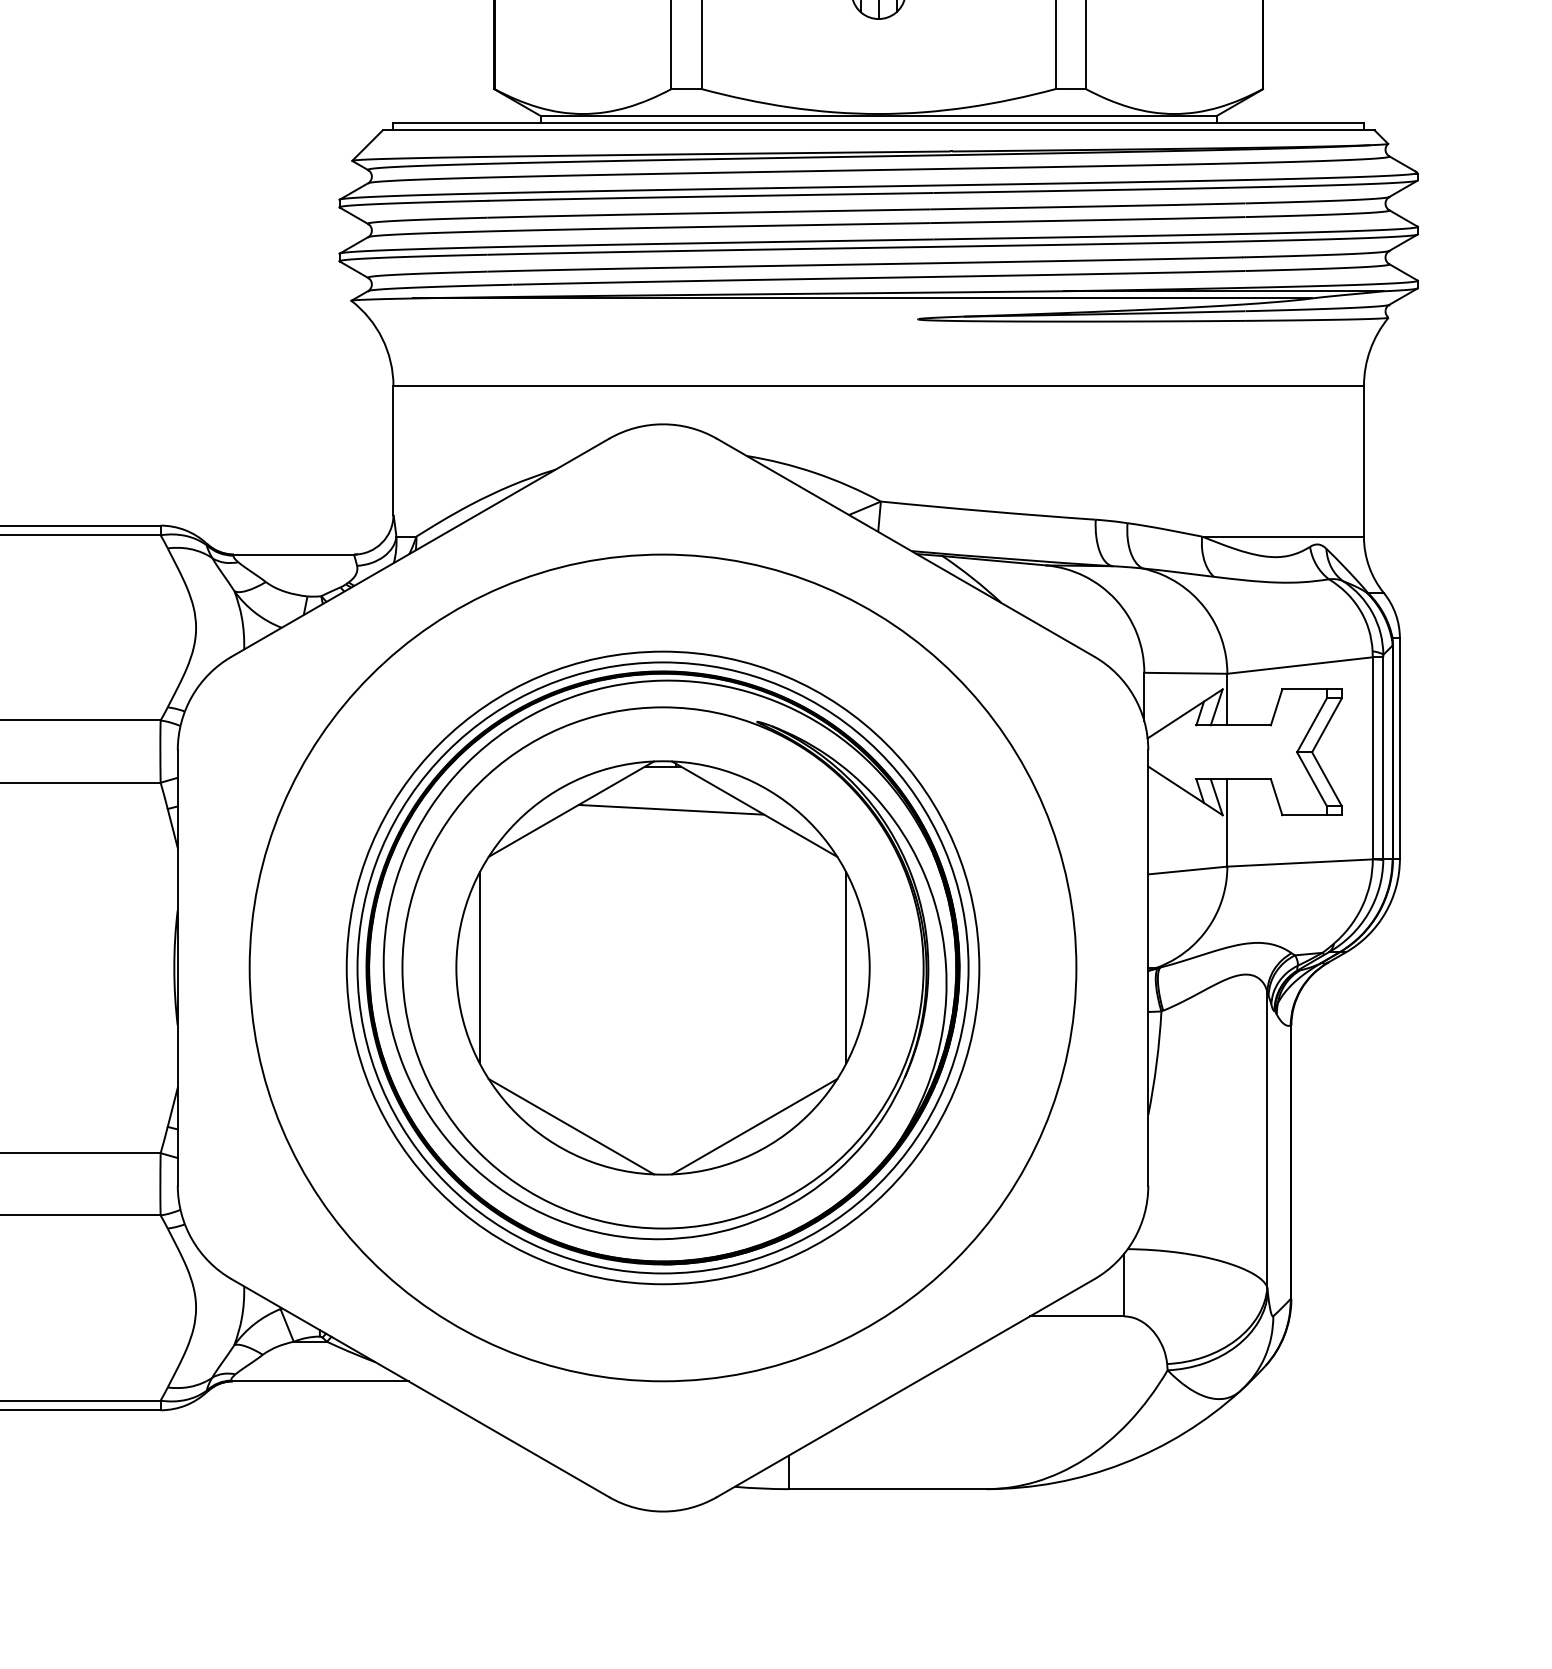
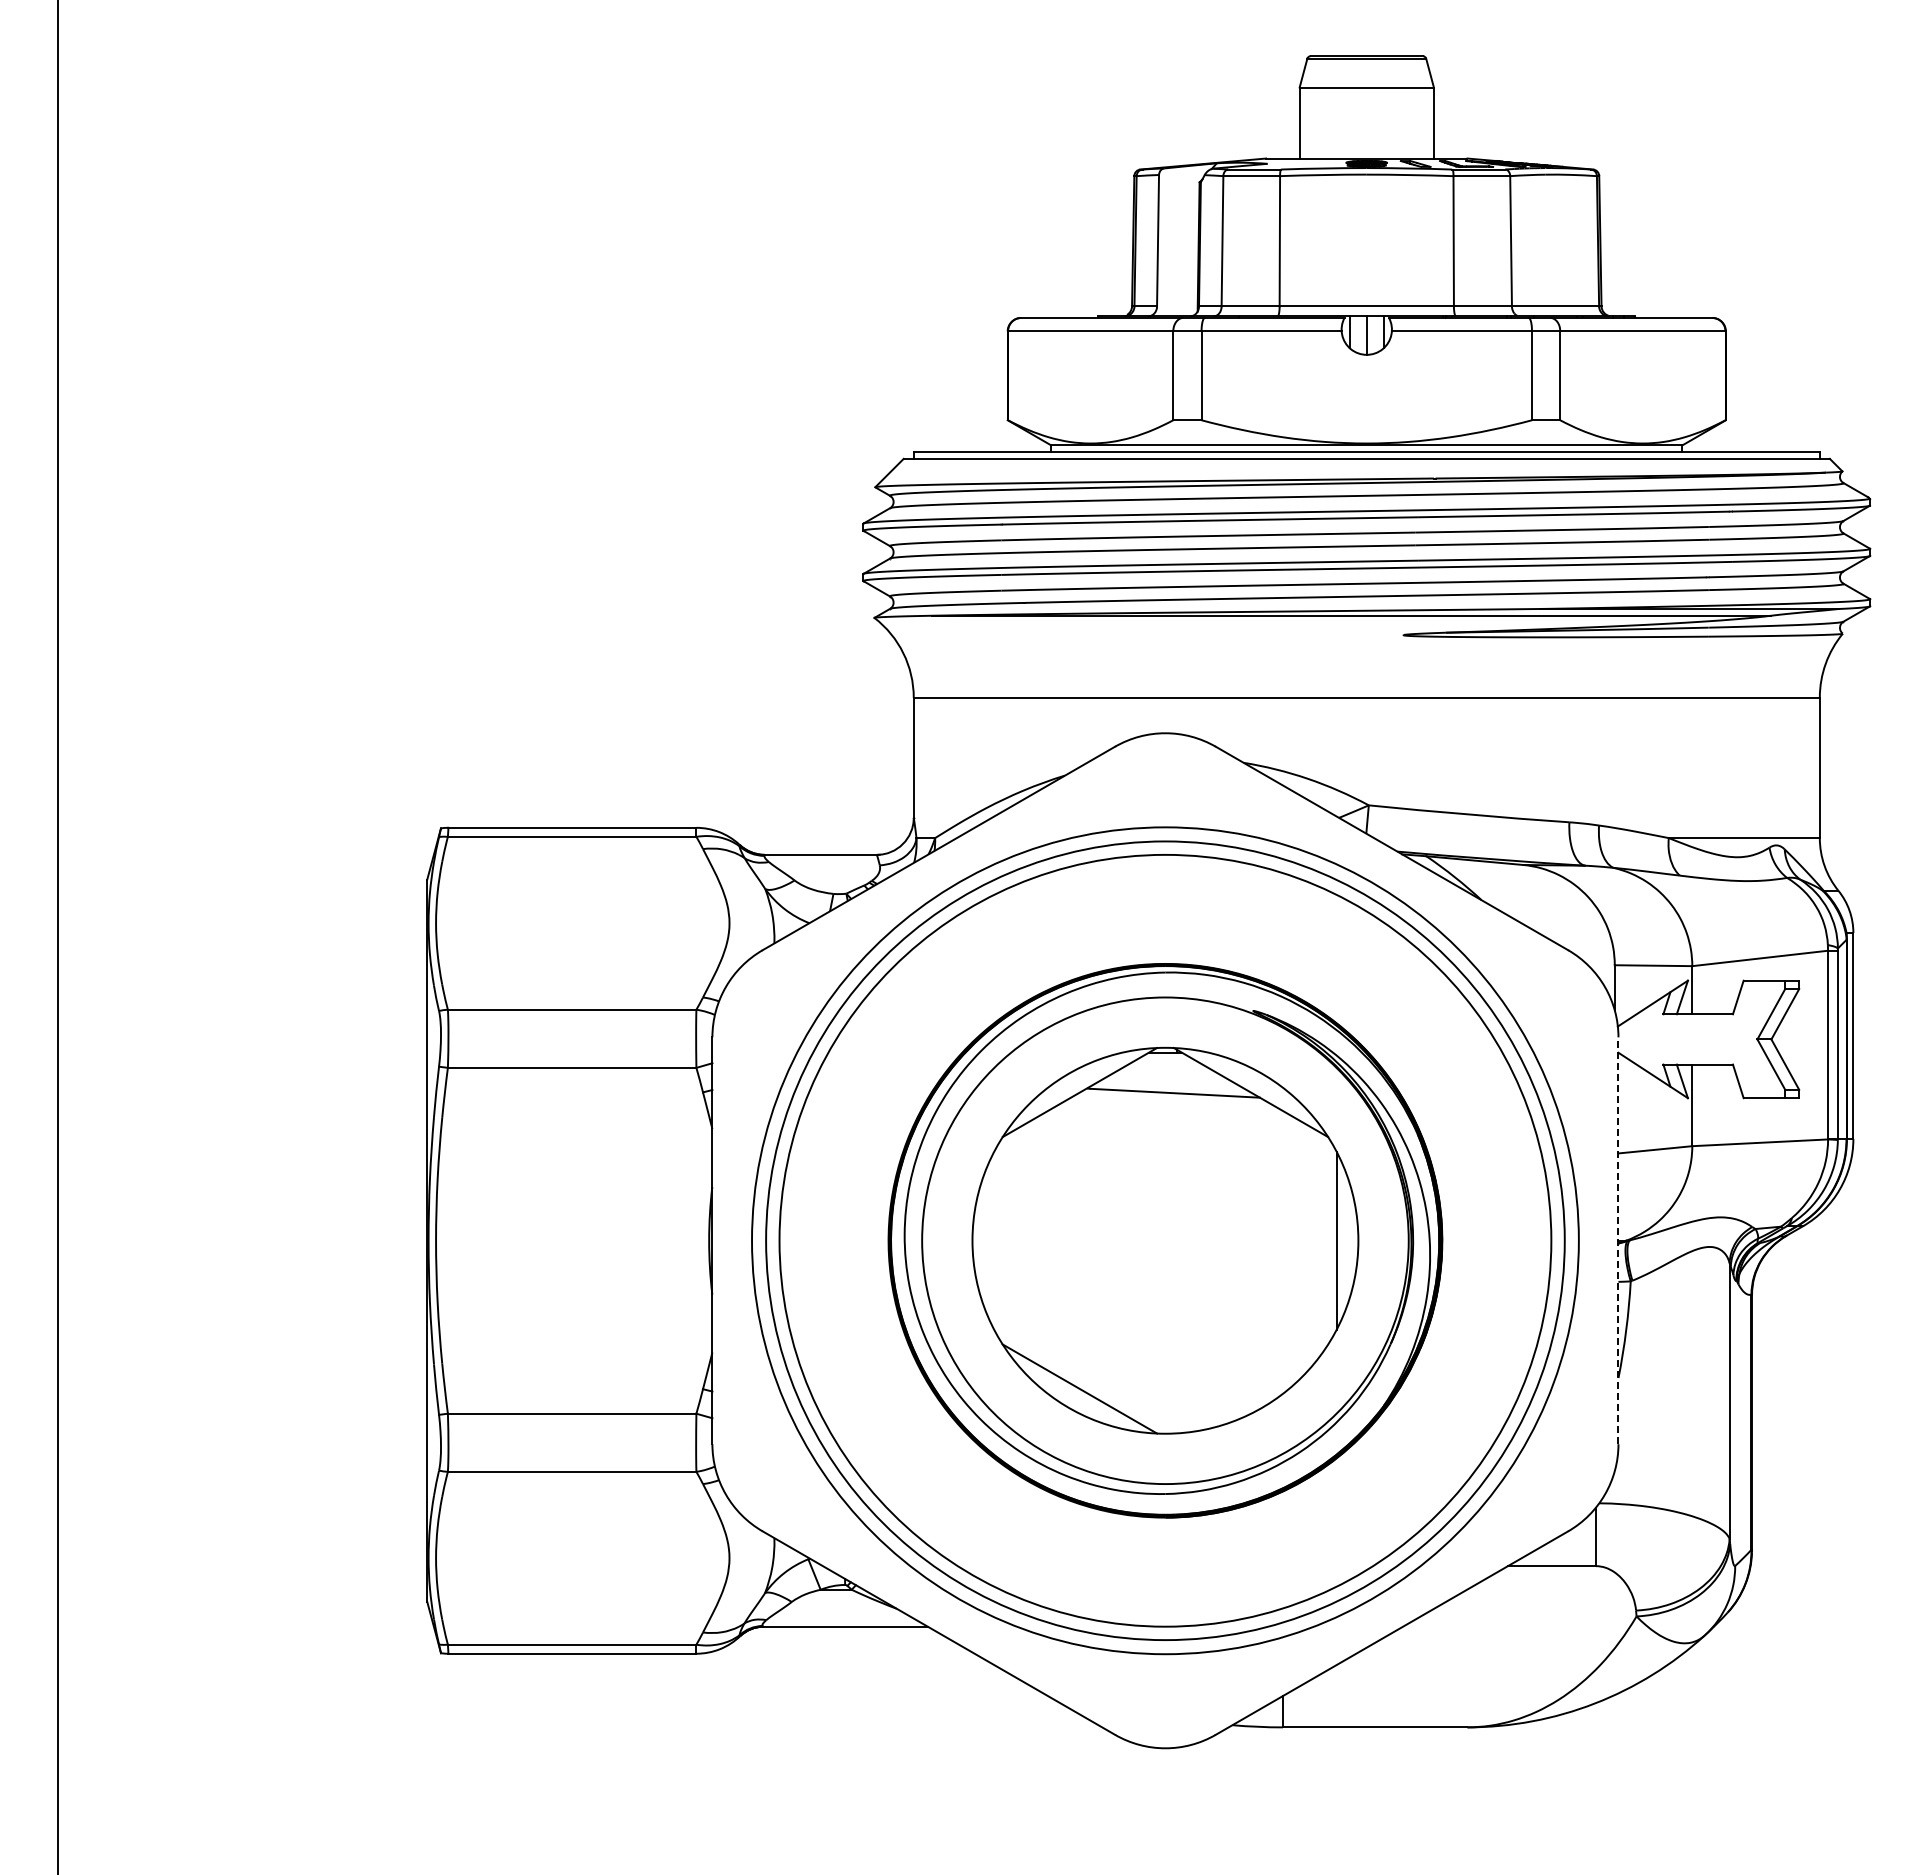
line: (479, 967) -> (994, 1240), removed
circle: (663, 967) -> (1165, 1240), size x1.4
circle: (663, 967) -> (1165, 1240), size x1.4
line: (1148, 967) -> (1618, 1240), solid -> dashed
line: (754, 1126) -> (1250, 1388), removed

